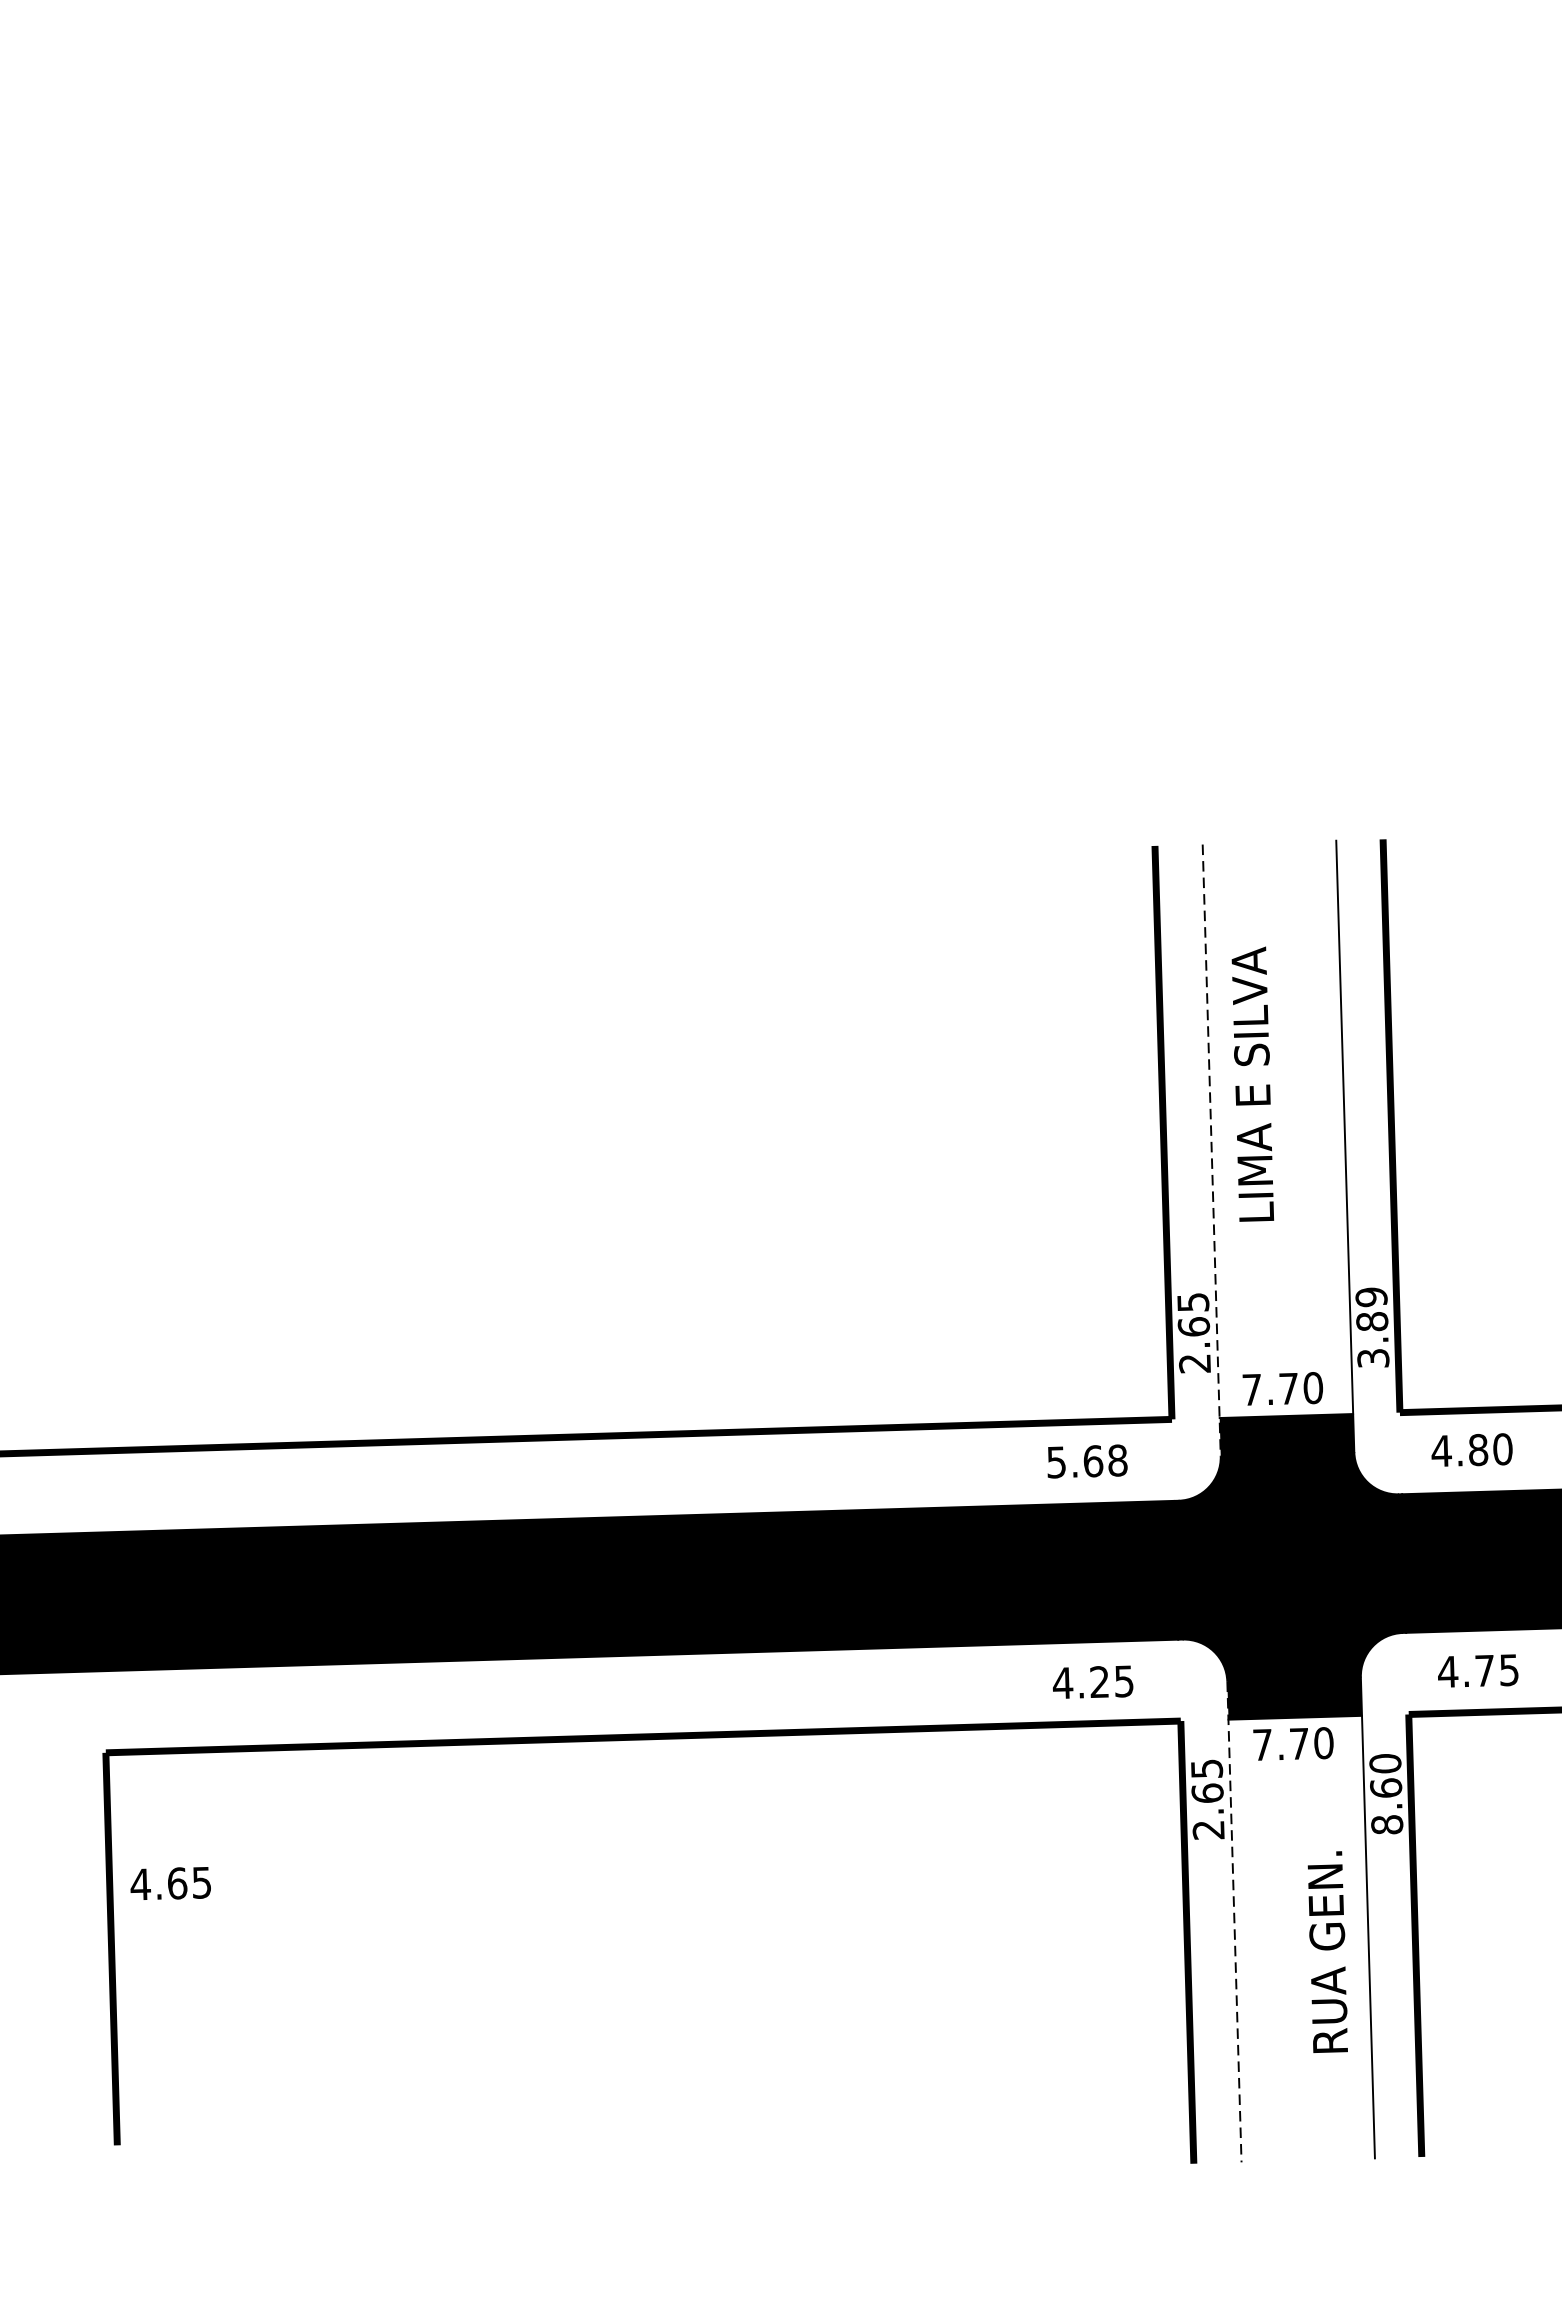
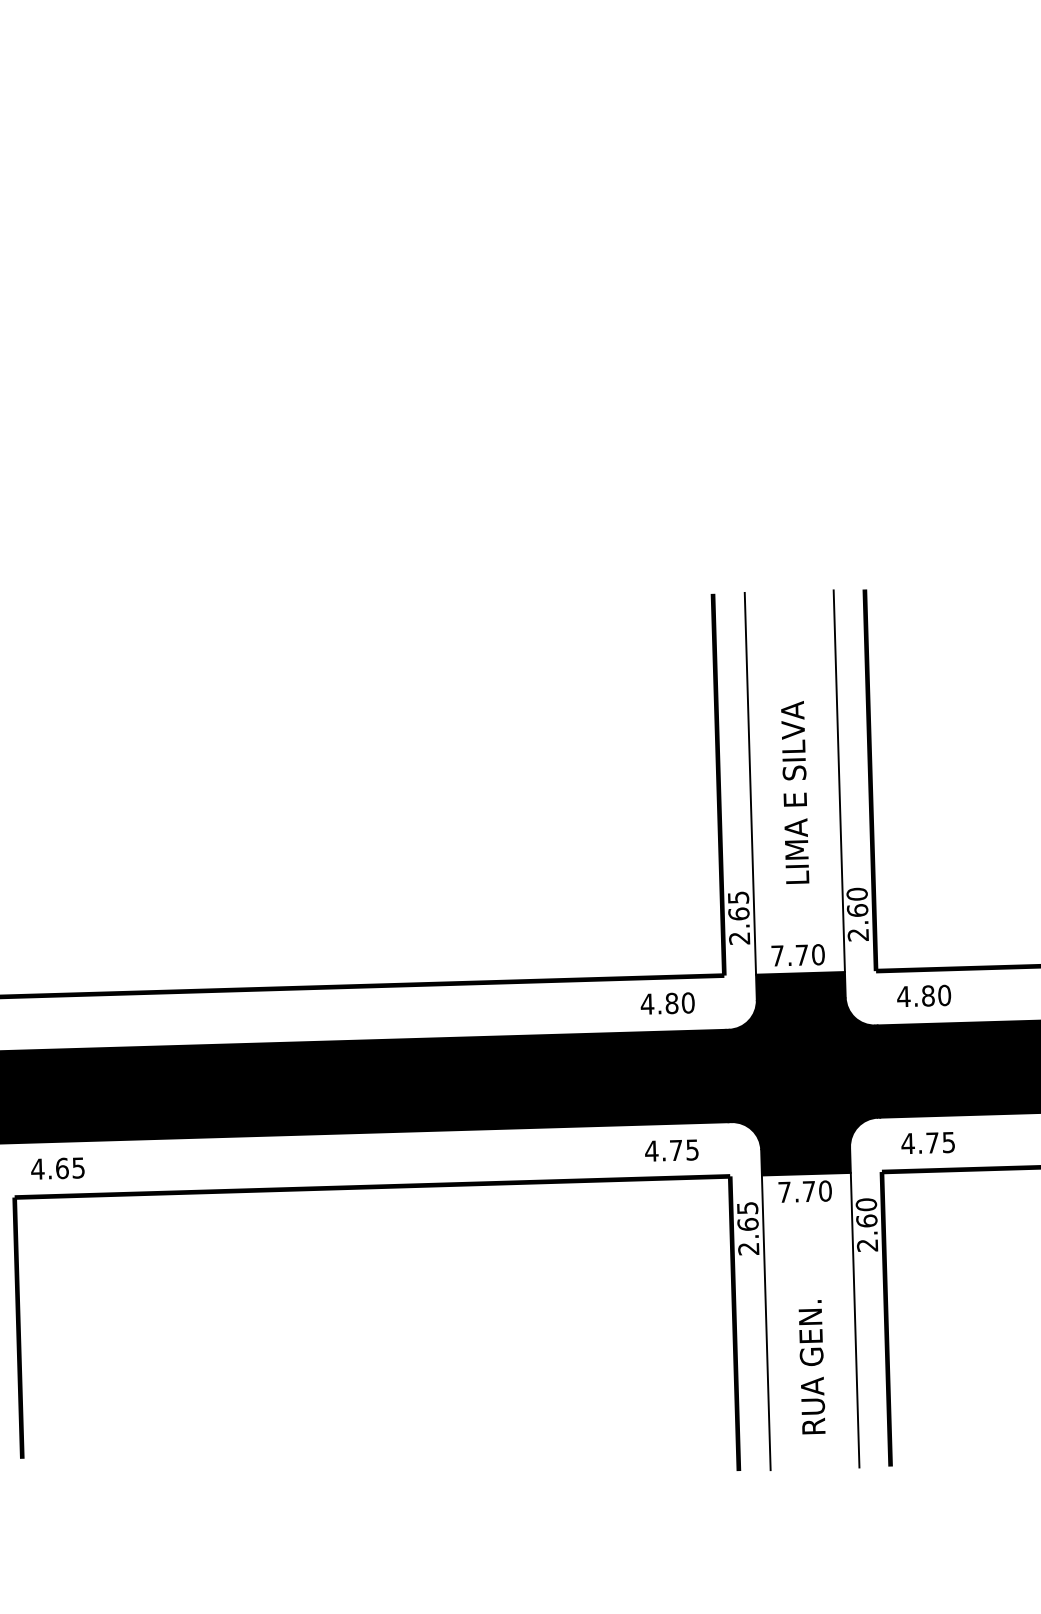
text: (1253, 1084) -> (795, 792), moved
line: (1211, 1150) -> (750, 796), dashed -> solid
text: (1372, 1327) -> (857, 914), 3.89 -> 2.60
text: (1086, 1461) -> (667, 1003), 5.68 -> 4.80
text: (1100, 1680) -> (676, 1149), 4.25 -> 4.75
text: (1387, 1824) -> (867, 1245), 8.60 -> 2.60
text: (170, 1883) -> (57, 1168), moved
line: (1233, 1922) -> (765, 1310), dashed -> solid
text: (1326, 1952) -> (811, 1367), moved

